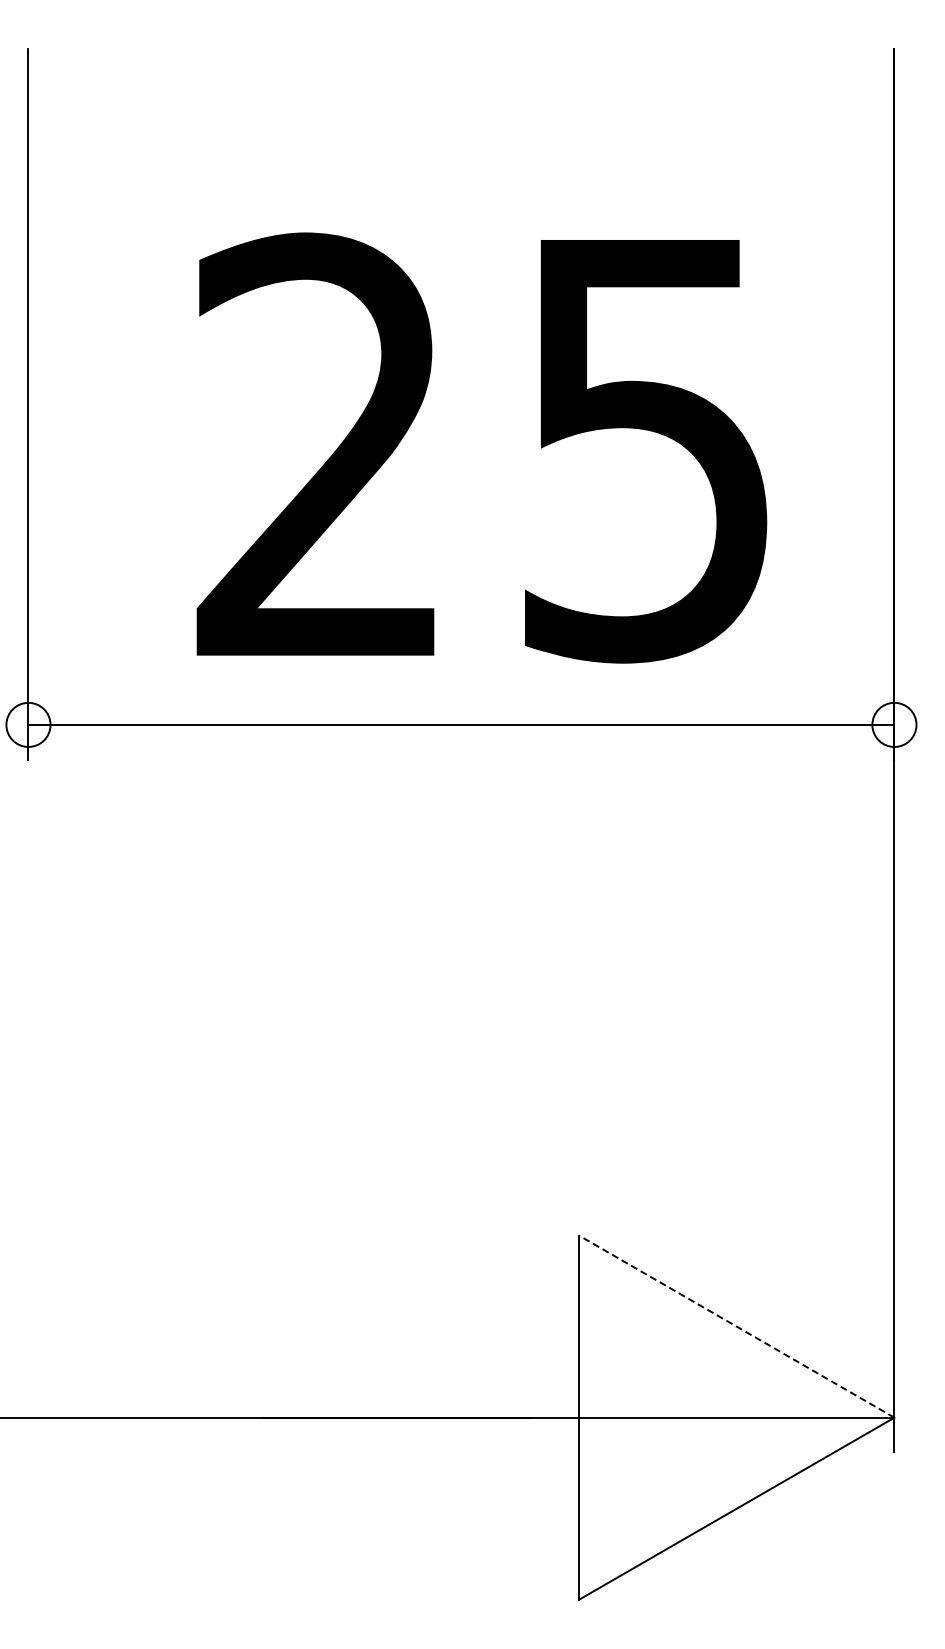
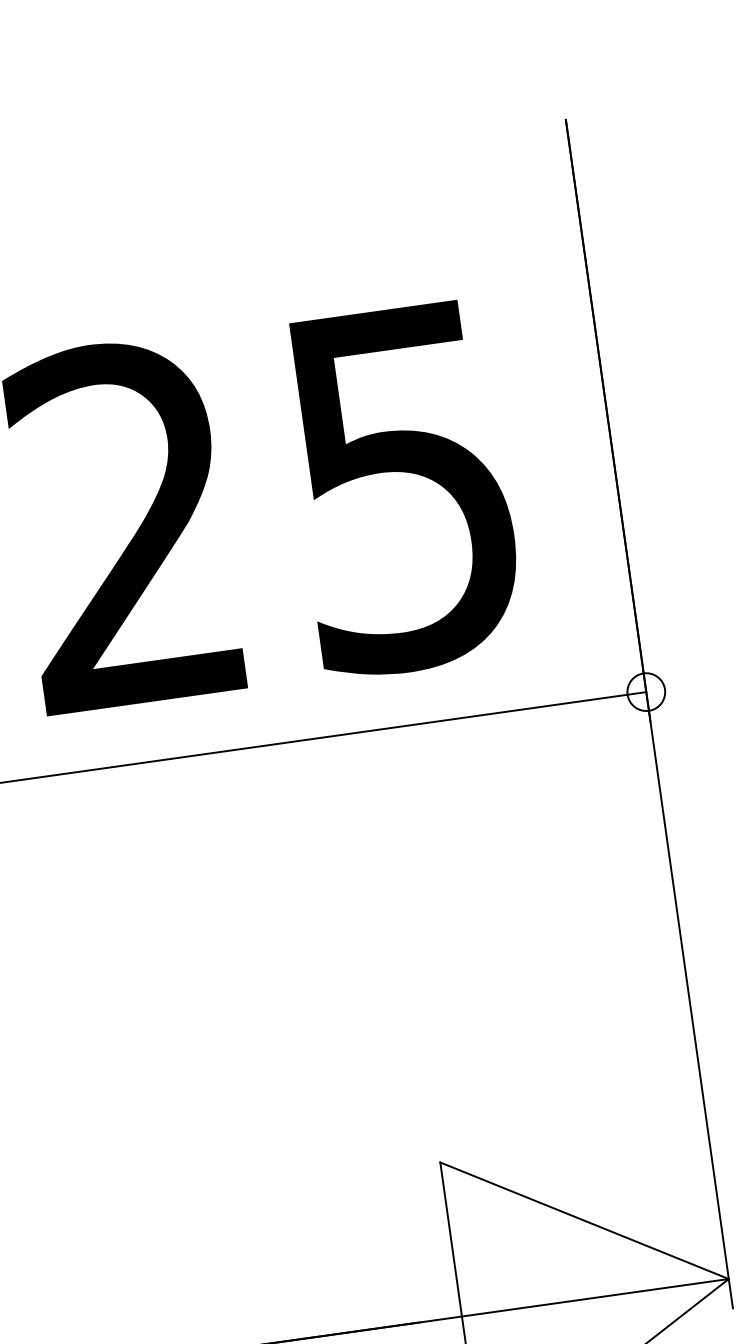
line: (736, 1326) -> (584, 1220), dashed -> solid

